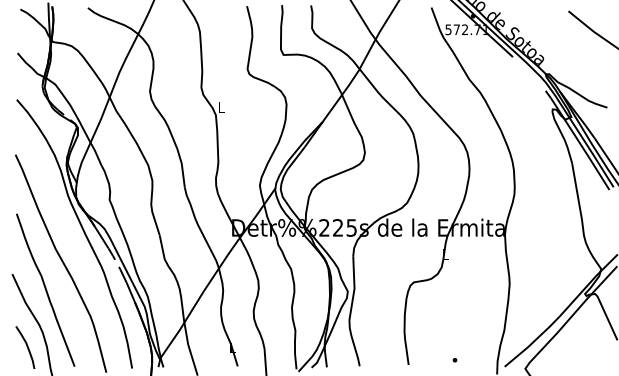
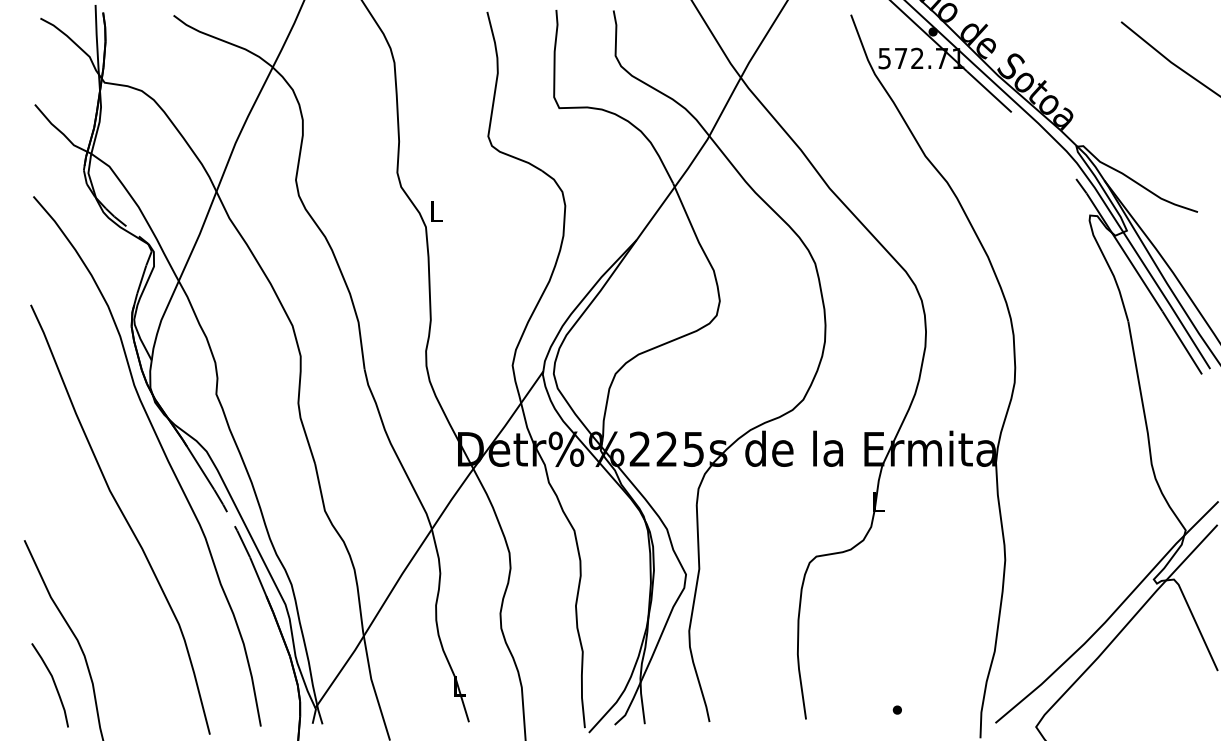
curve: (45, 289) -> (89, 570), removed

